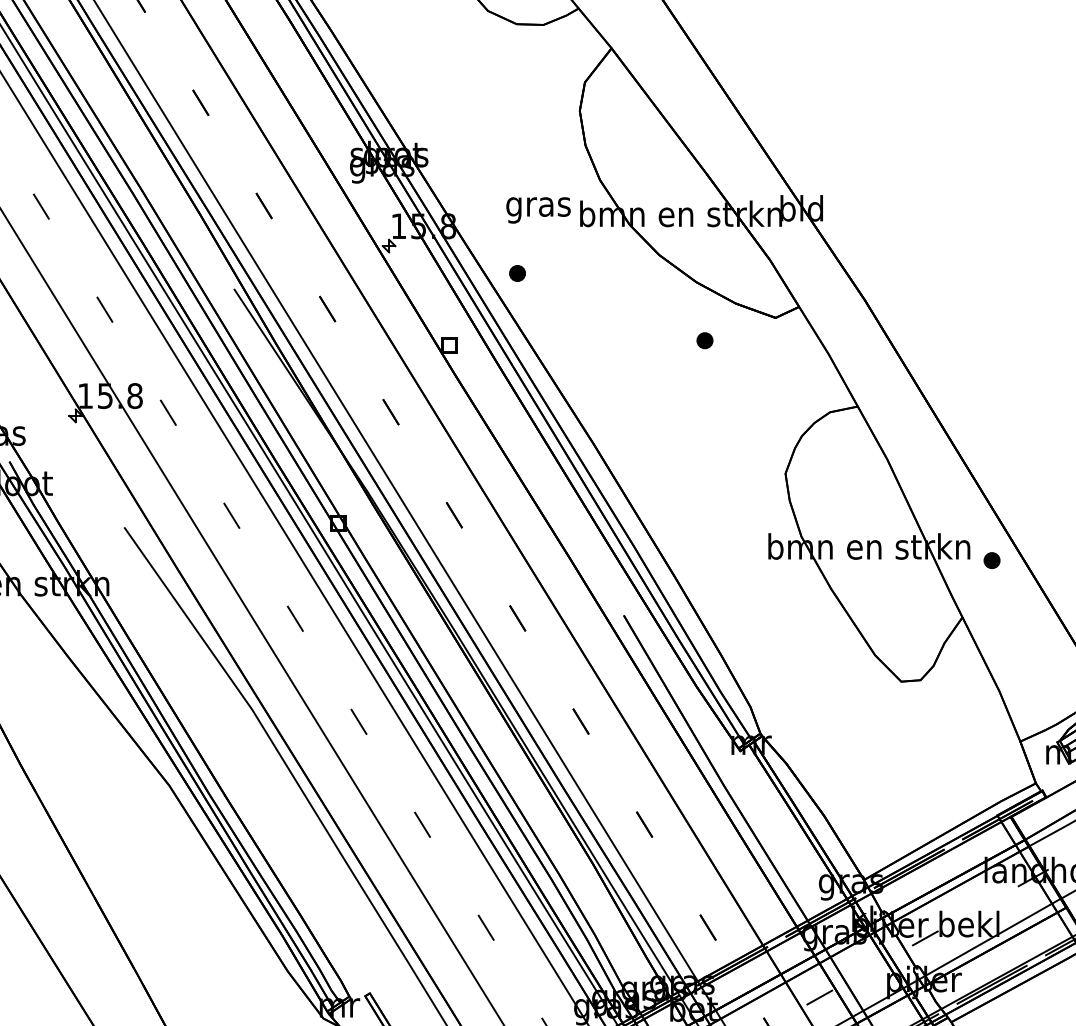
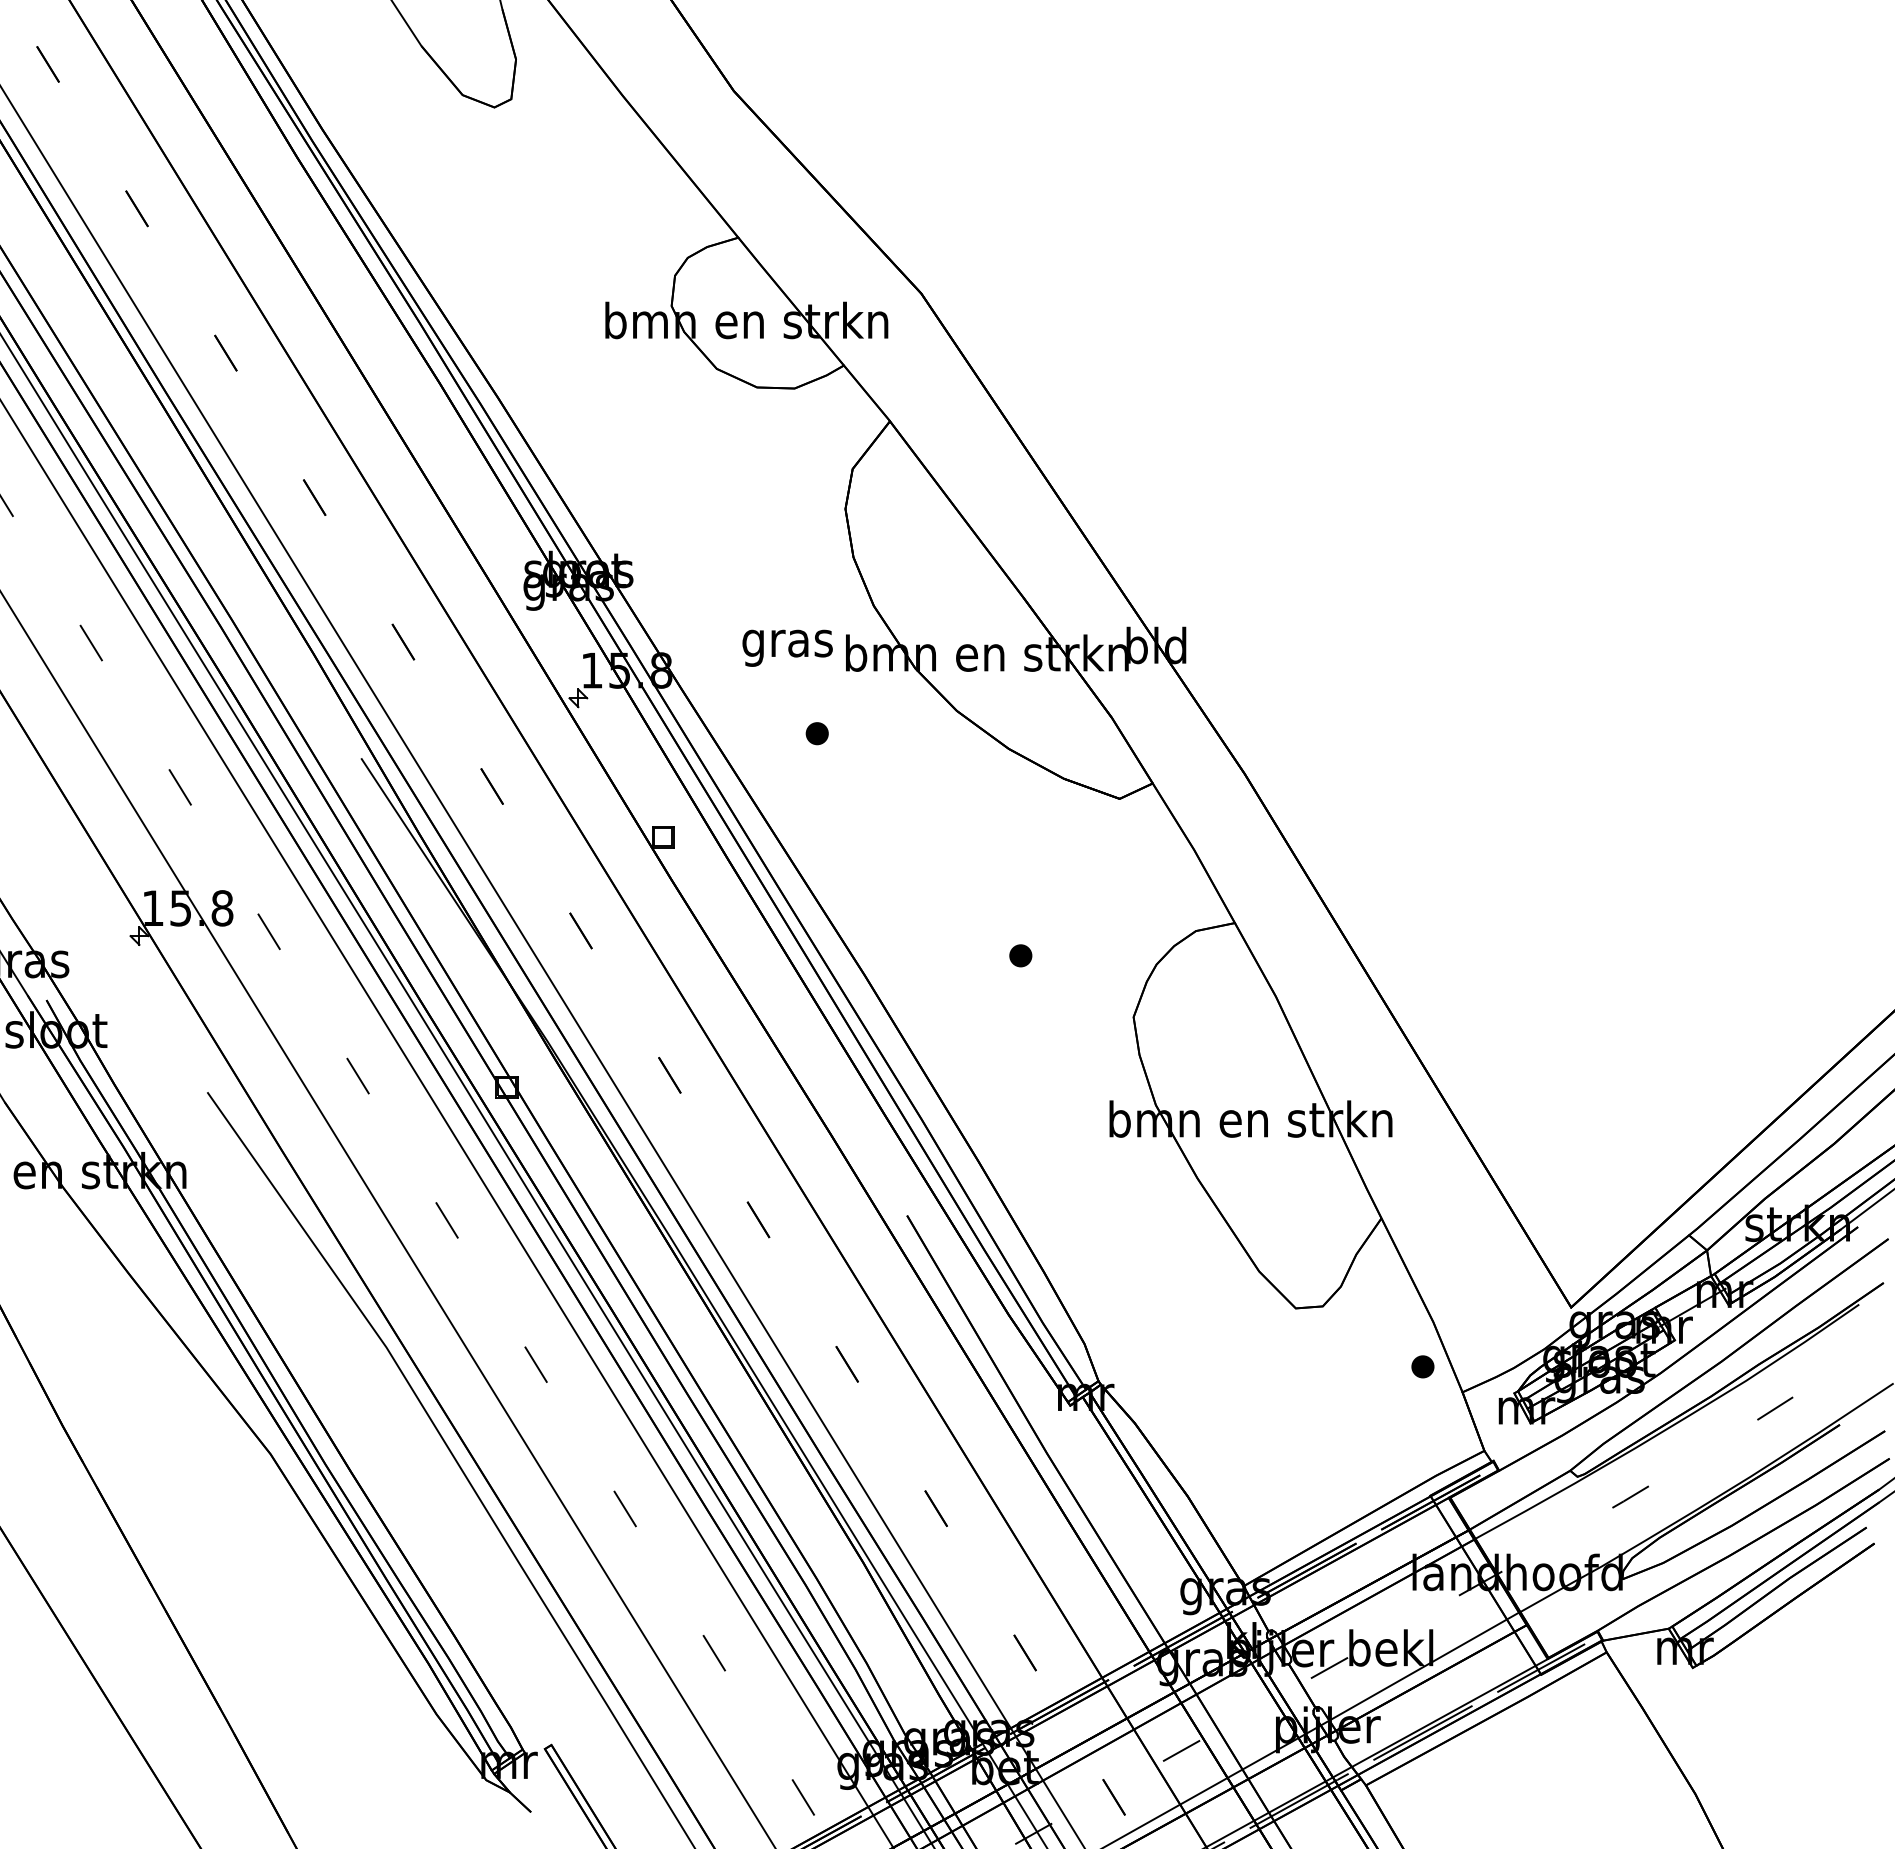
part: (517, 273) -> (816, 733), moved
part: (704, 340) -> (1020, 955), moved
part: (991, 560) -> (1422, 1366), moved

